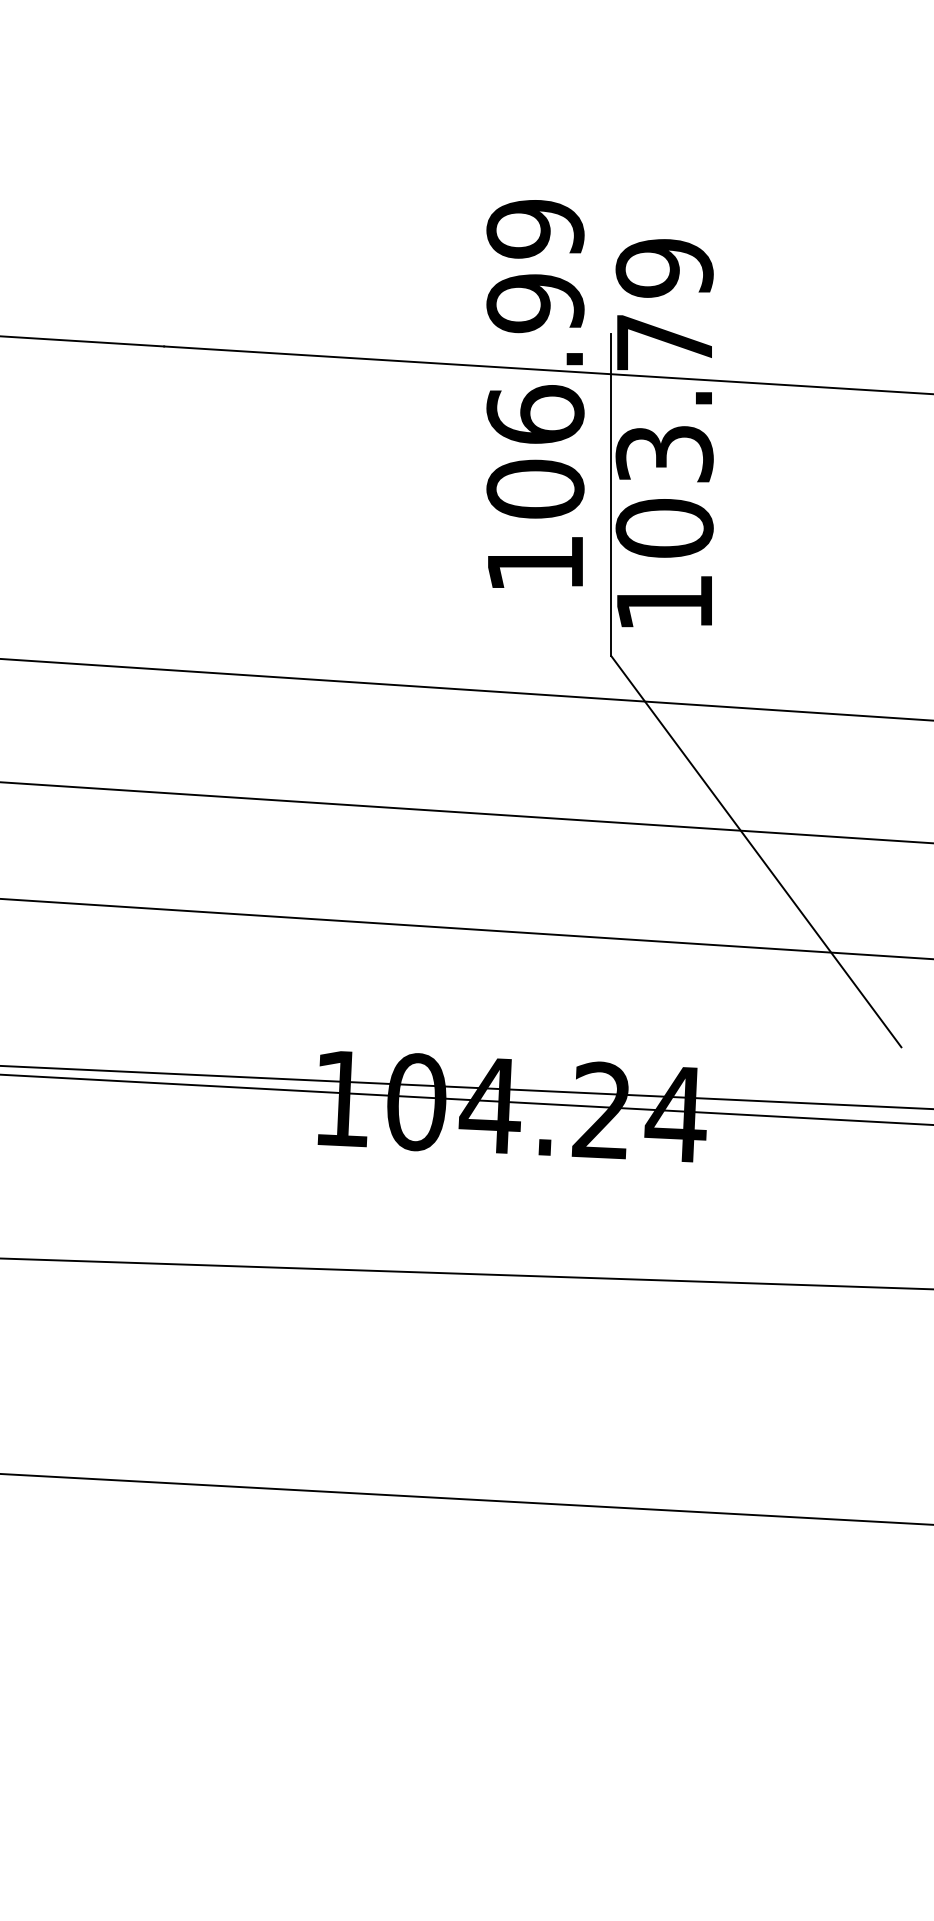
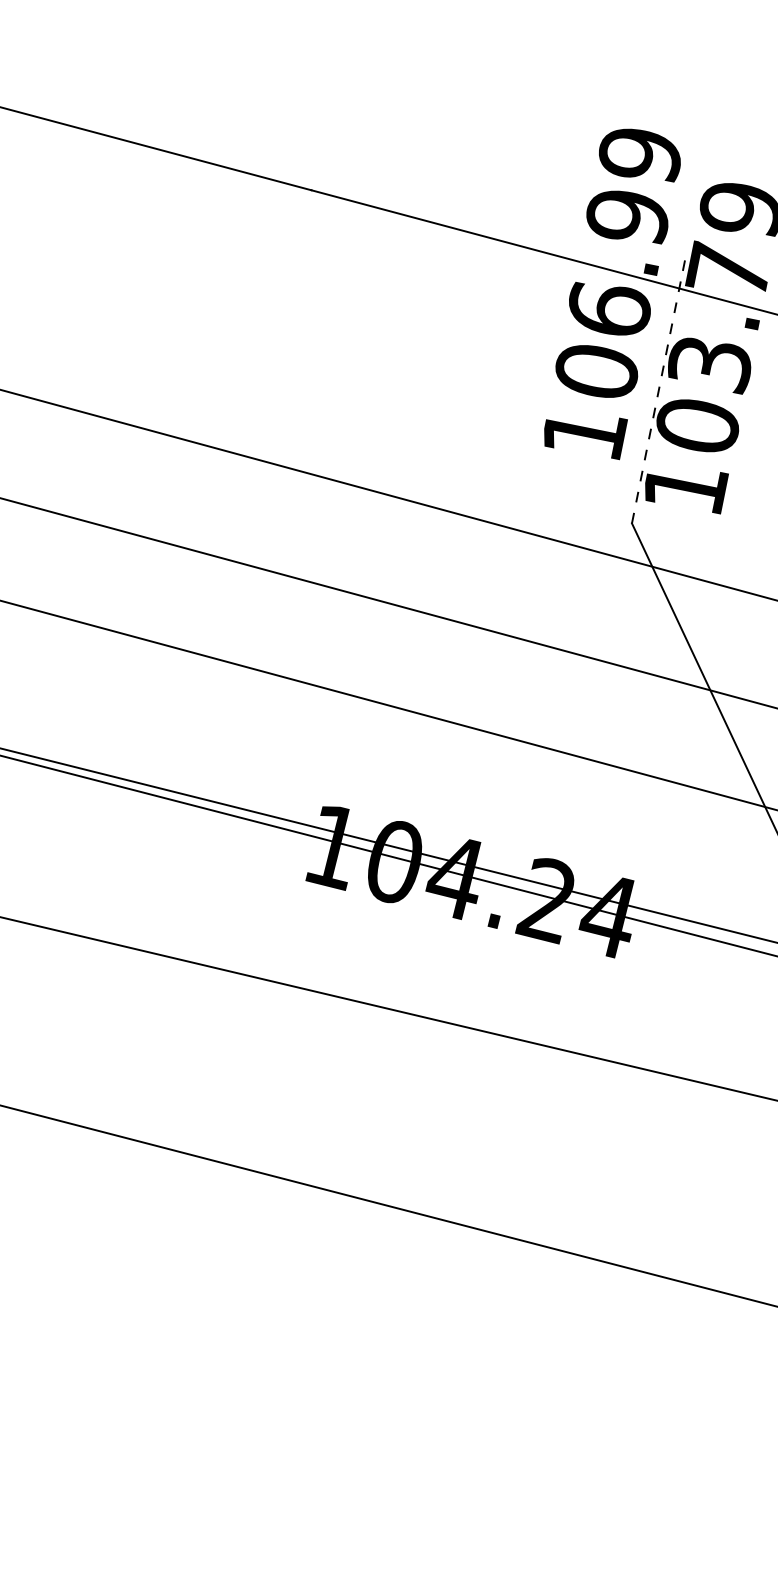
line: (611, 494) -> (659, 388), solid -> dashed

